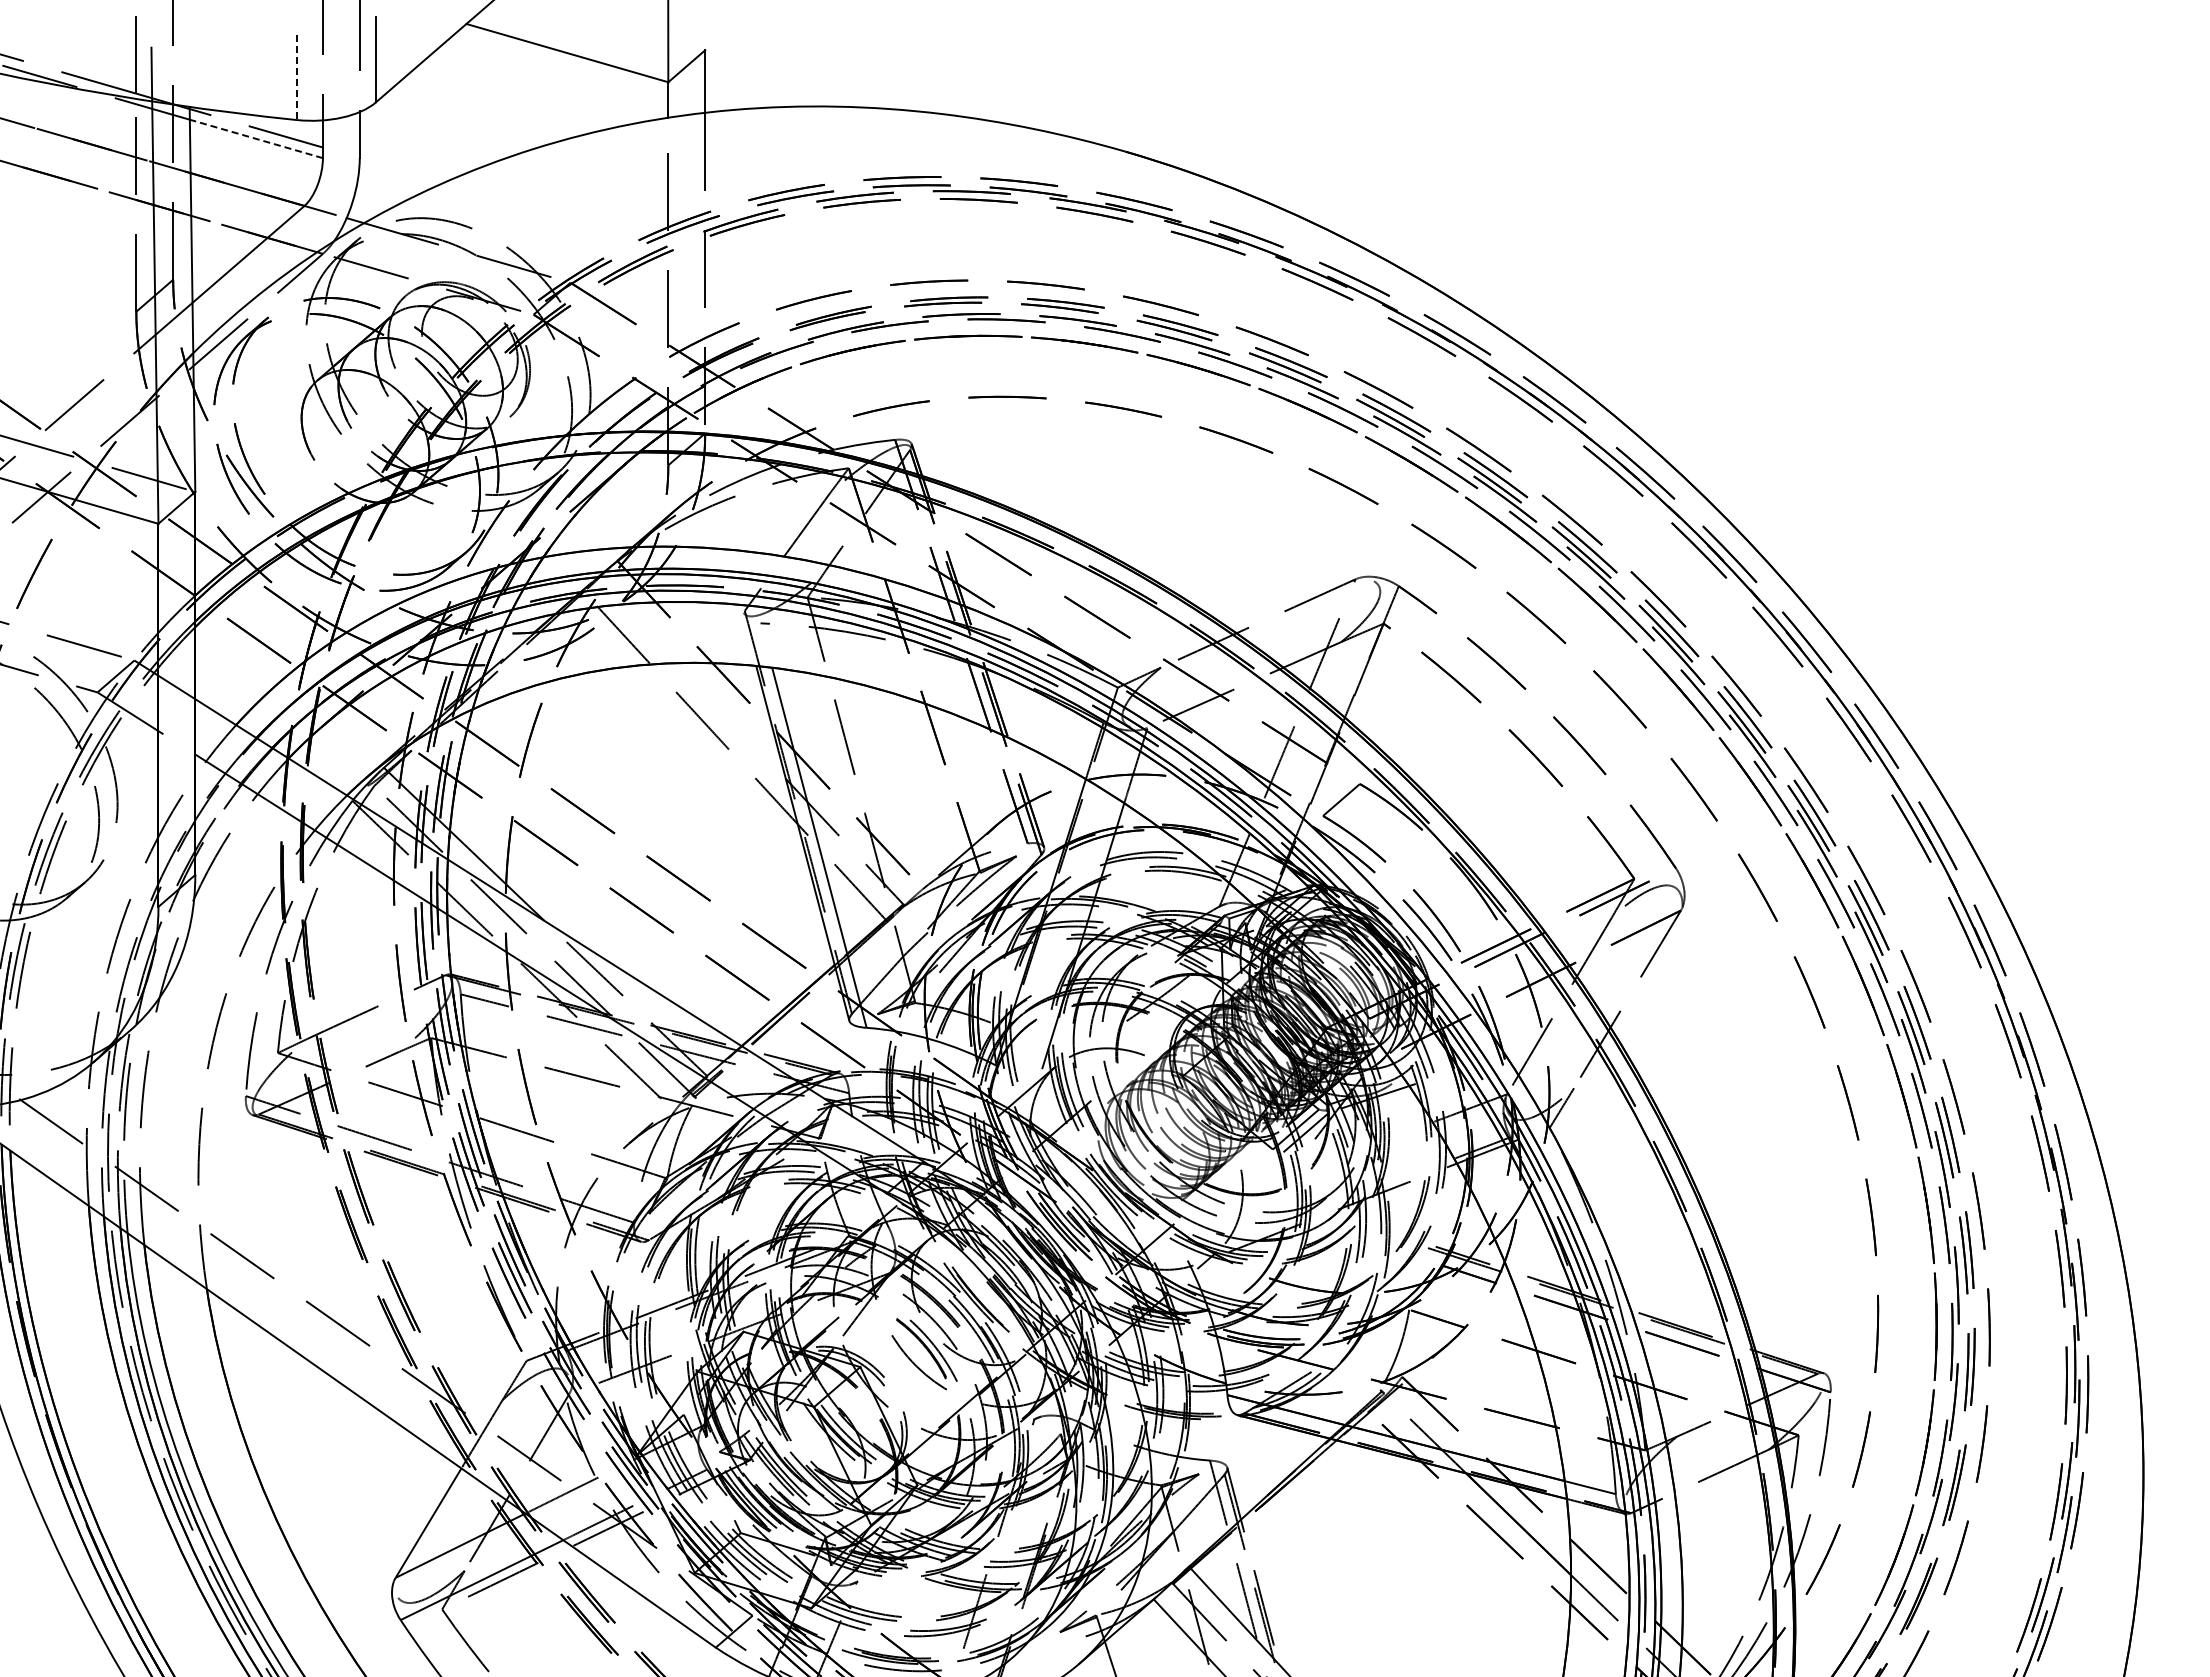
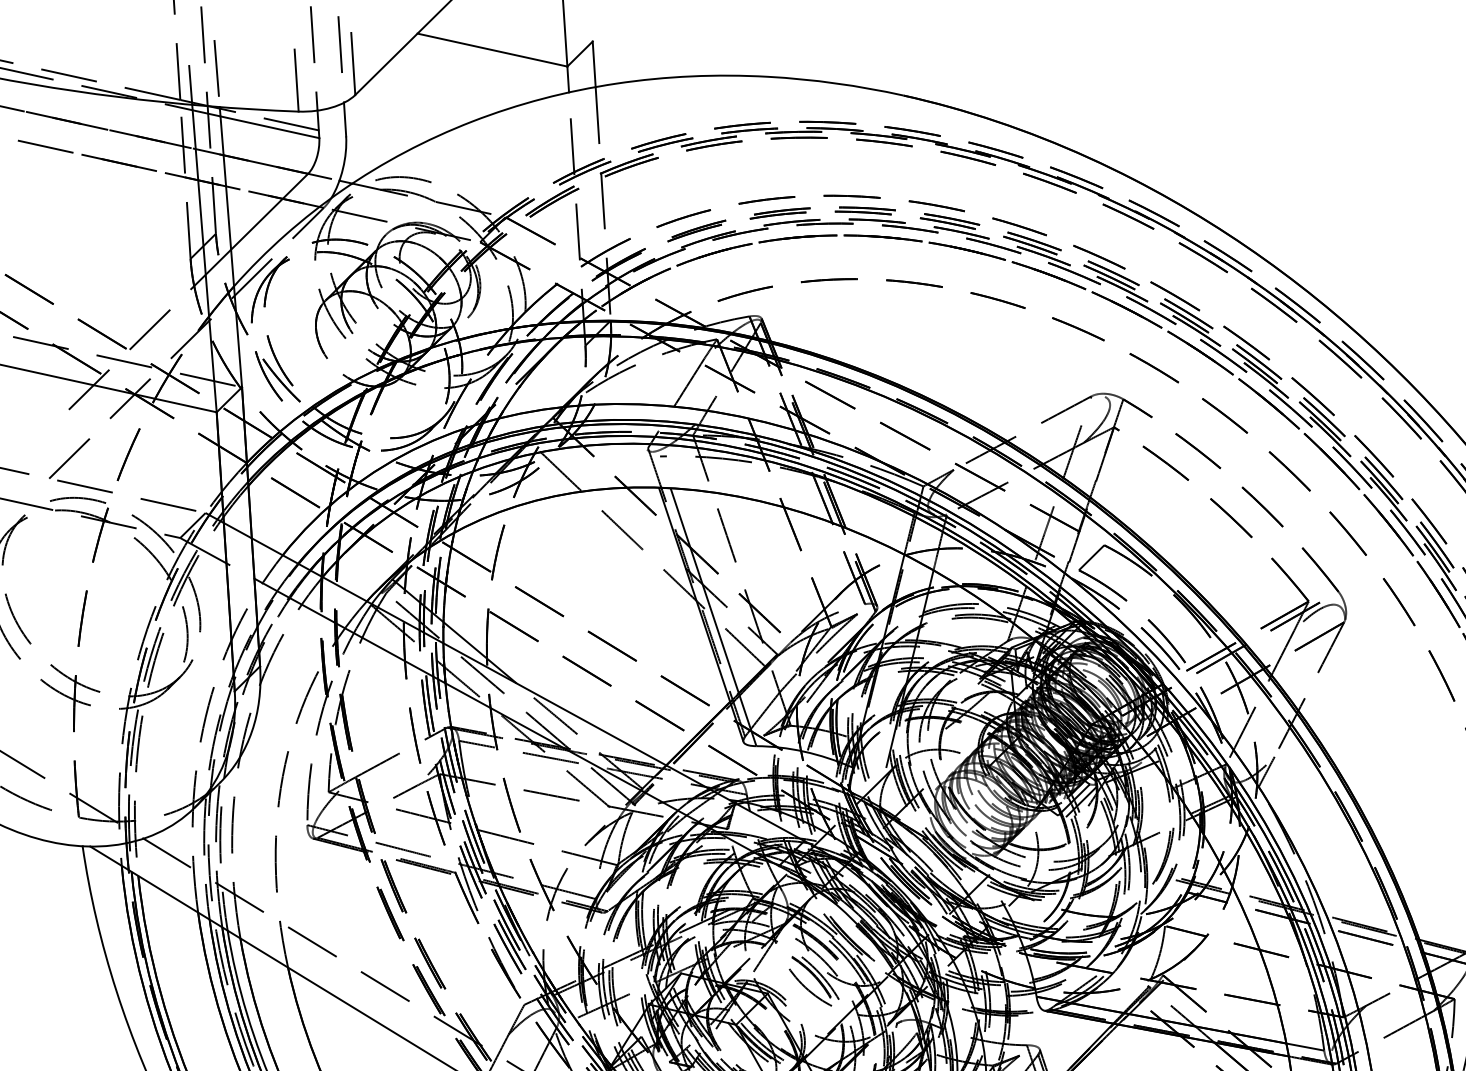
line: (188, 53) -> (216, 68), added
line: (297, 77) -> (296, 80), dashed -> solid
line: (255, 138) -> (269, 127), dashed -> solid

